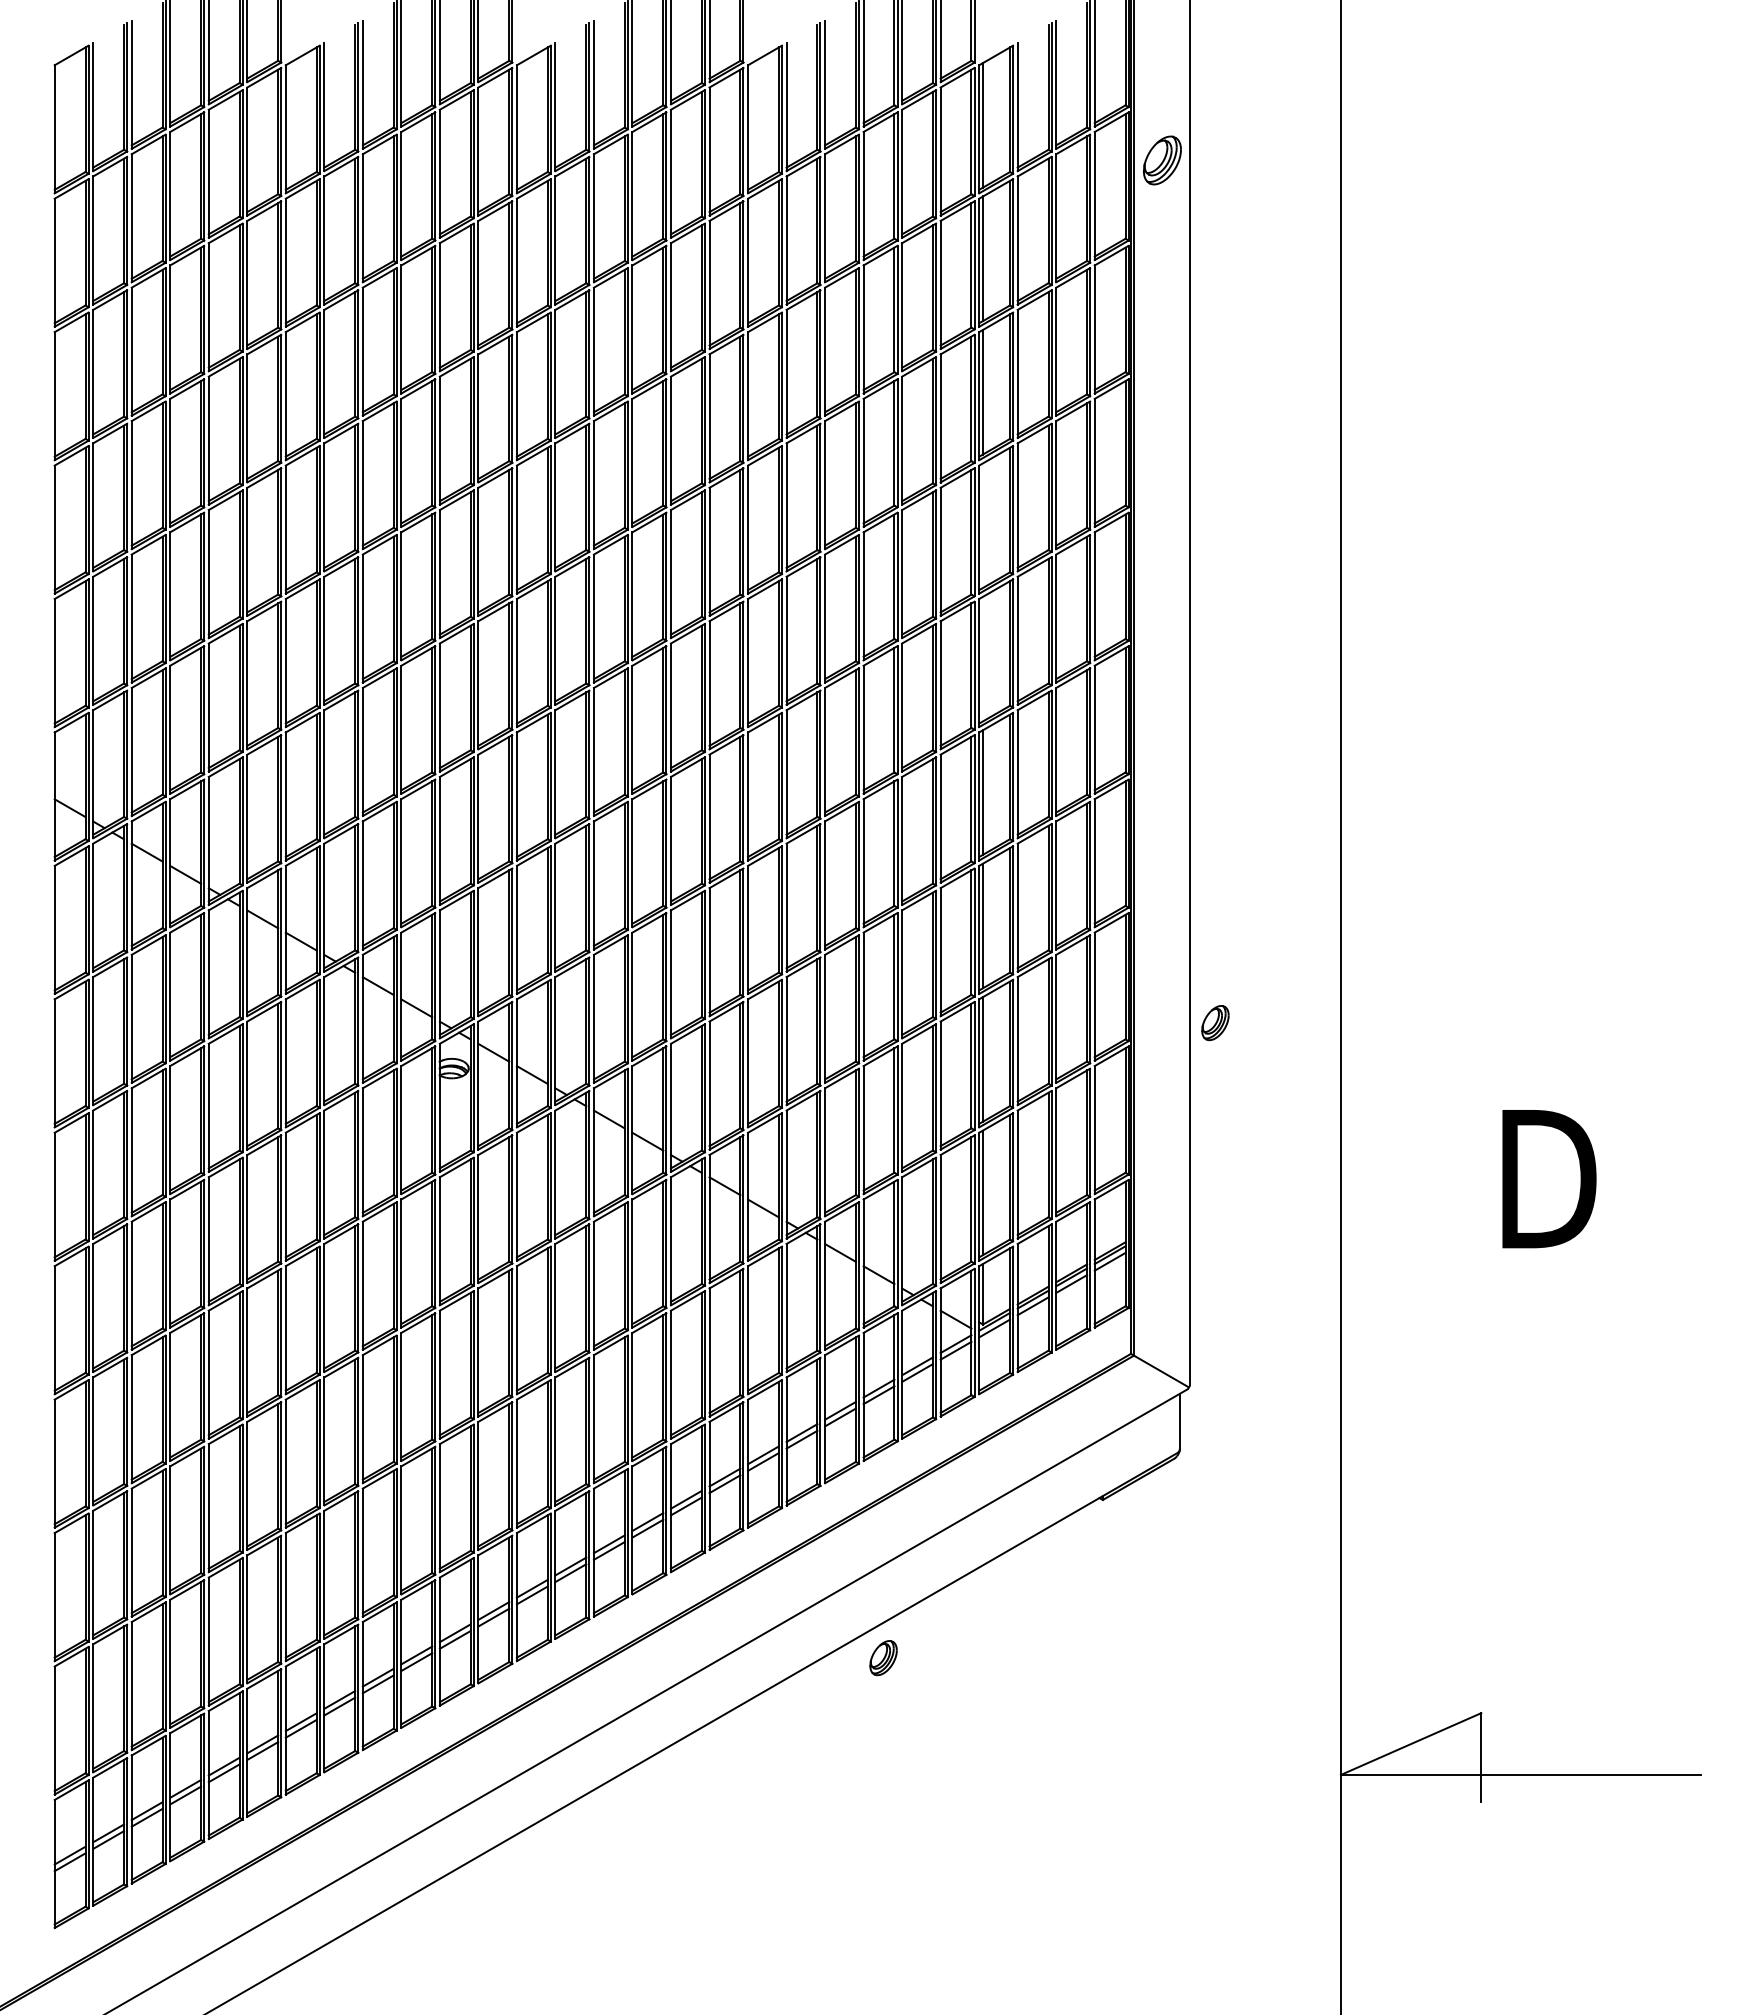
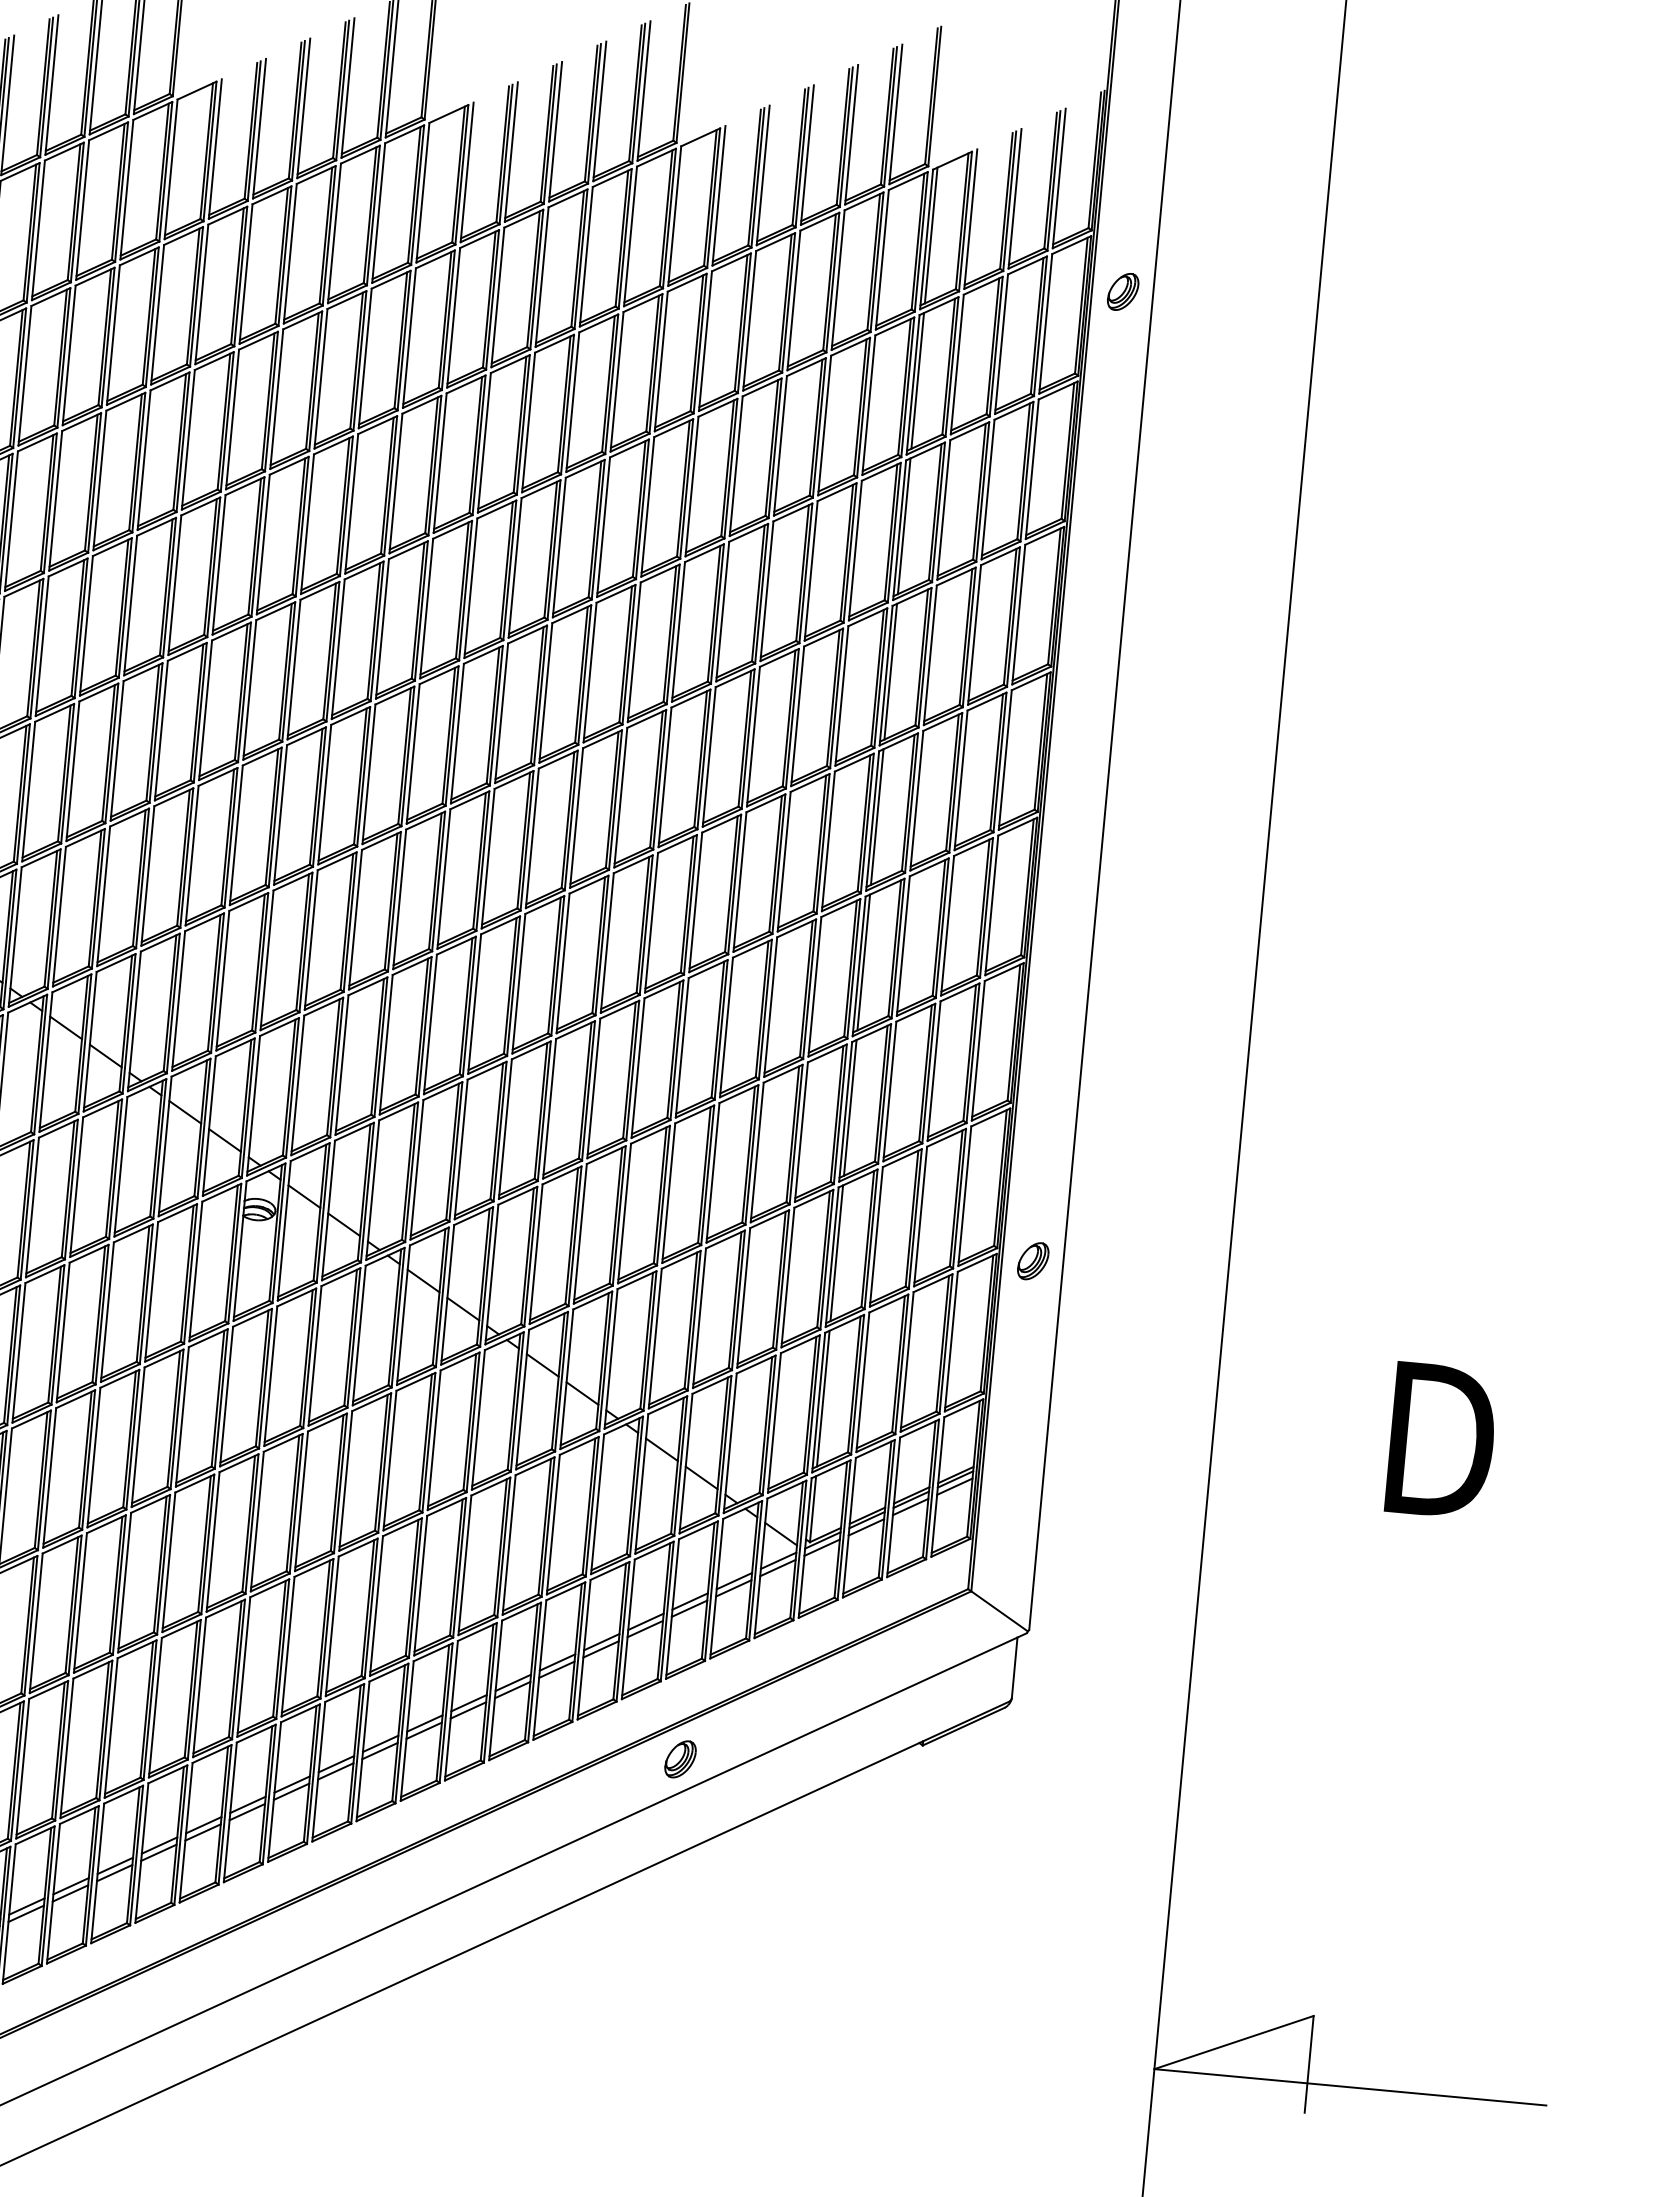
part: (1162, 160) -> (1123, 291), size x0.71
line: (983, 525) -> (891, 671), added
line: (983, 658) -> (877, 816), added
part: (1215, 1023) -> (1033, 1261), moved
part: (883, 1658) -> (680, 1759), moved

